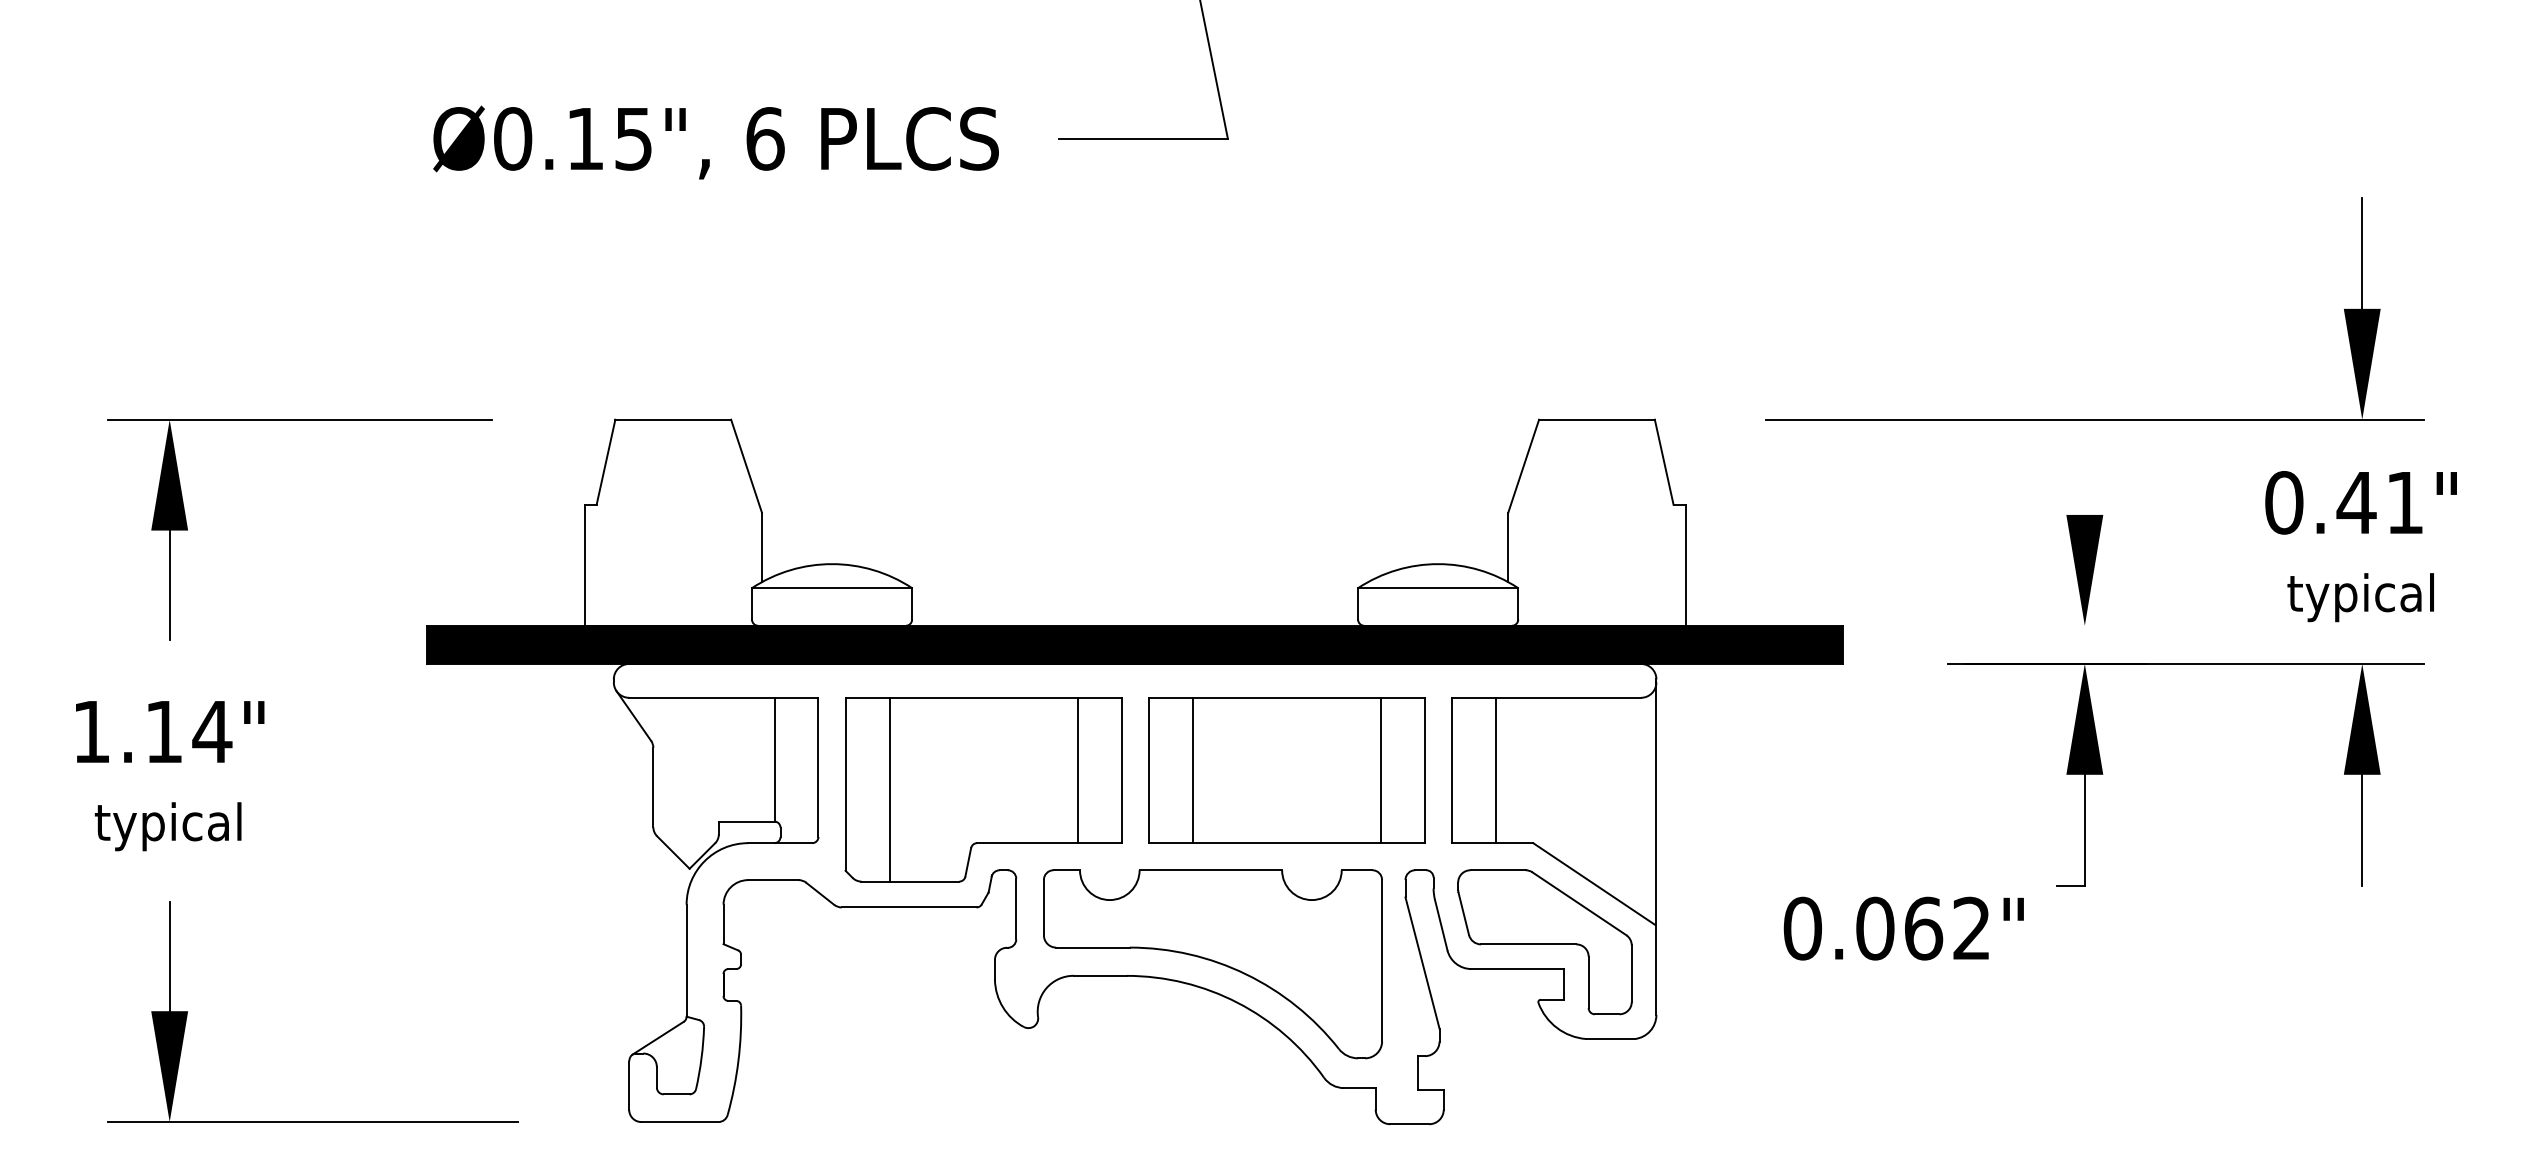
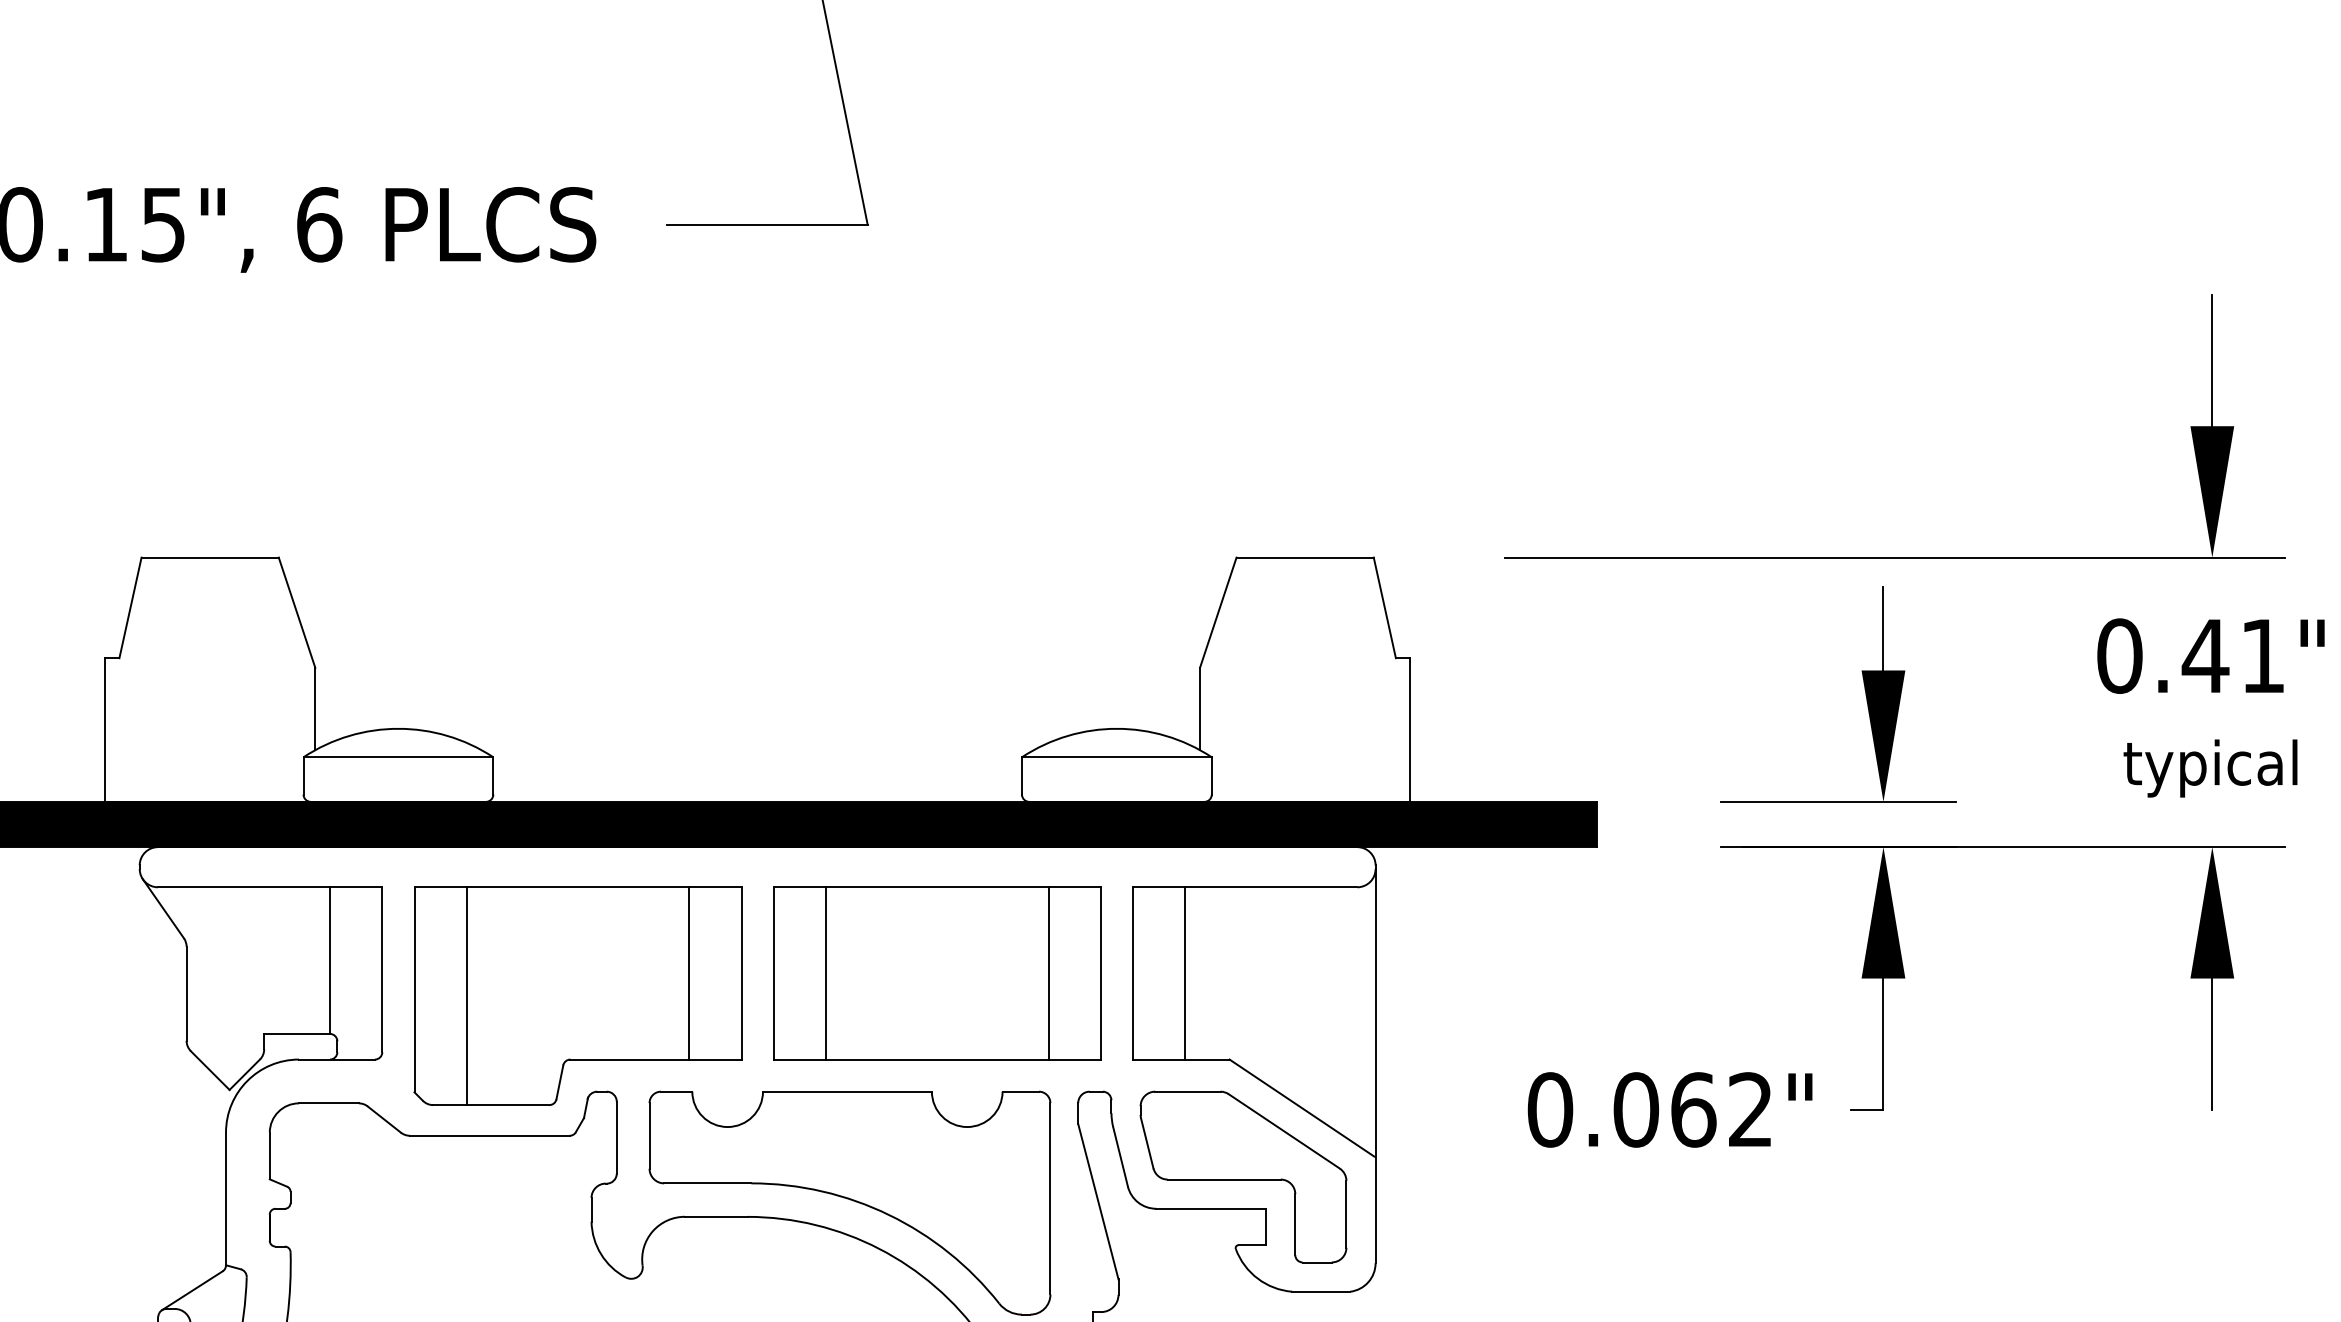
line: (2084, 479) -> (1883, 628), added
line: (2047, 625) -> (1839, 801), added
text: (1903, 928) -> (1669, 1109), moved

